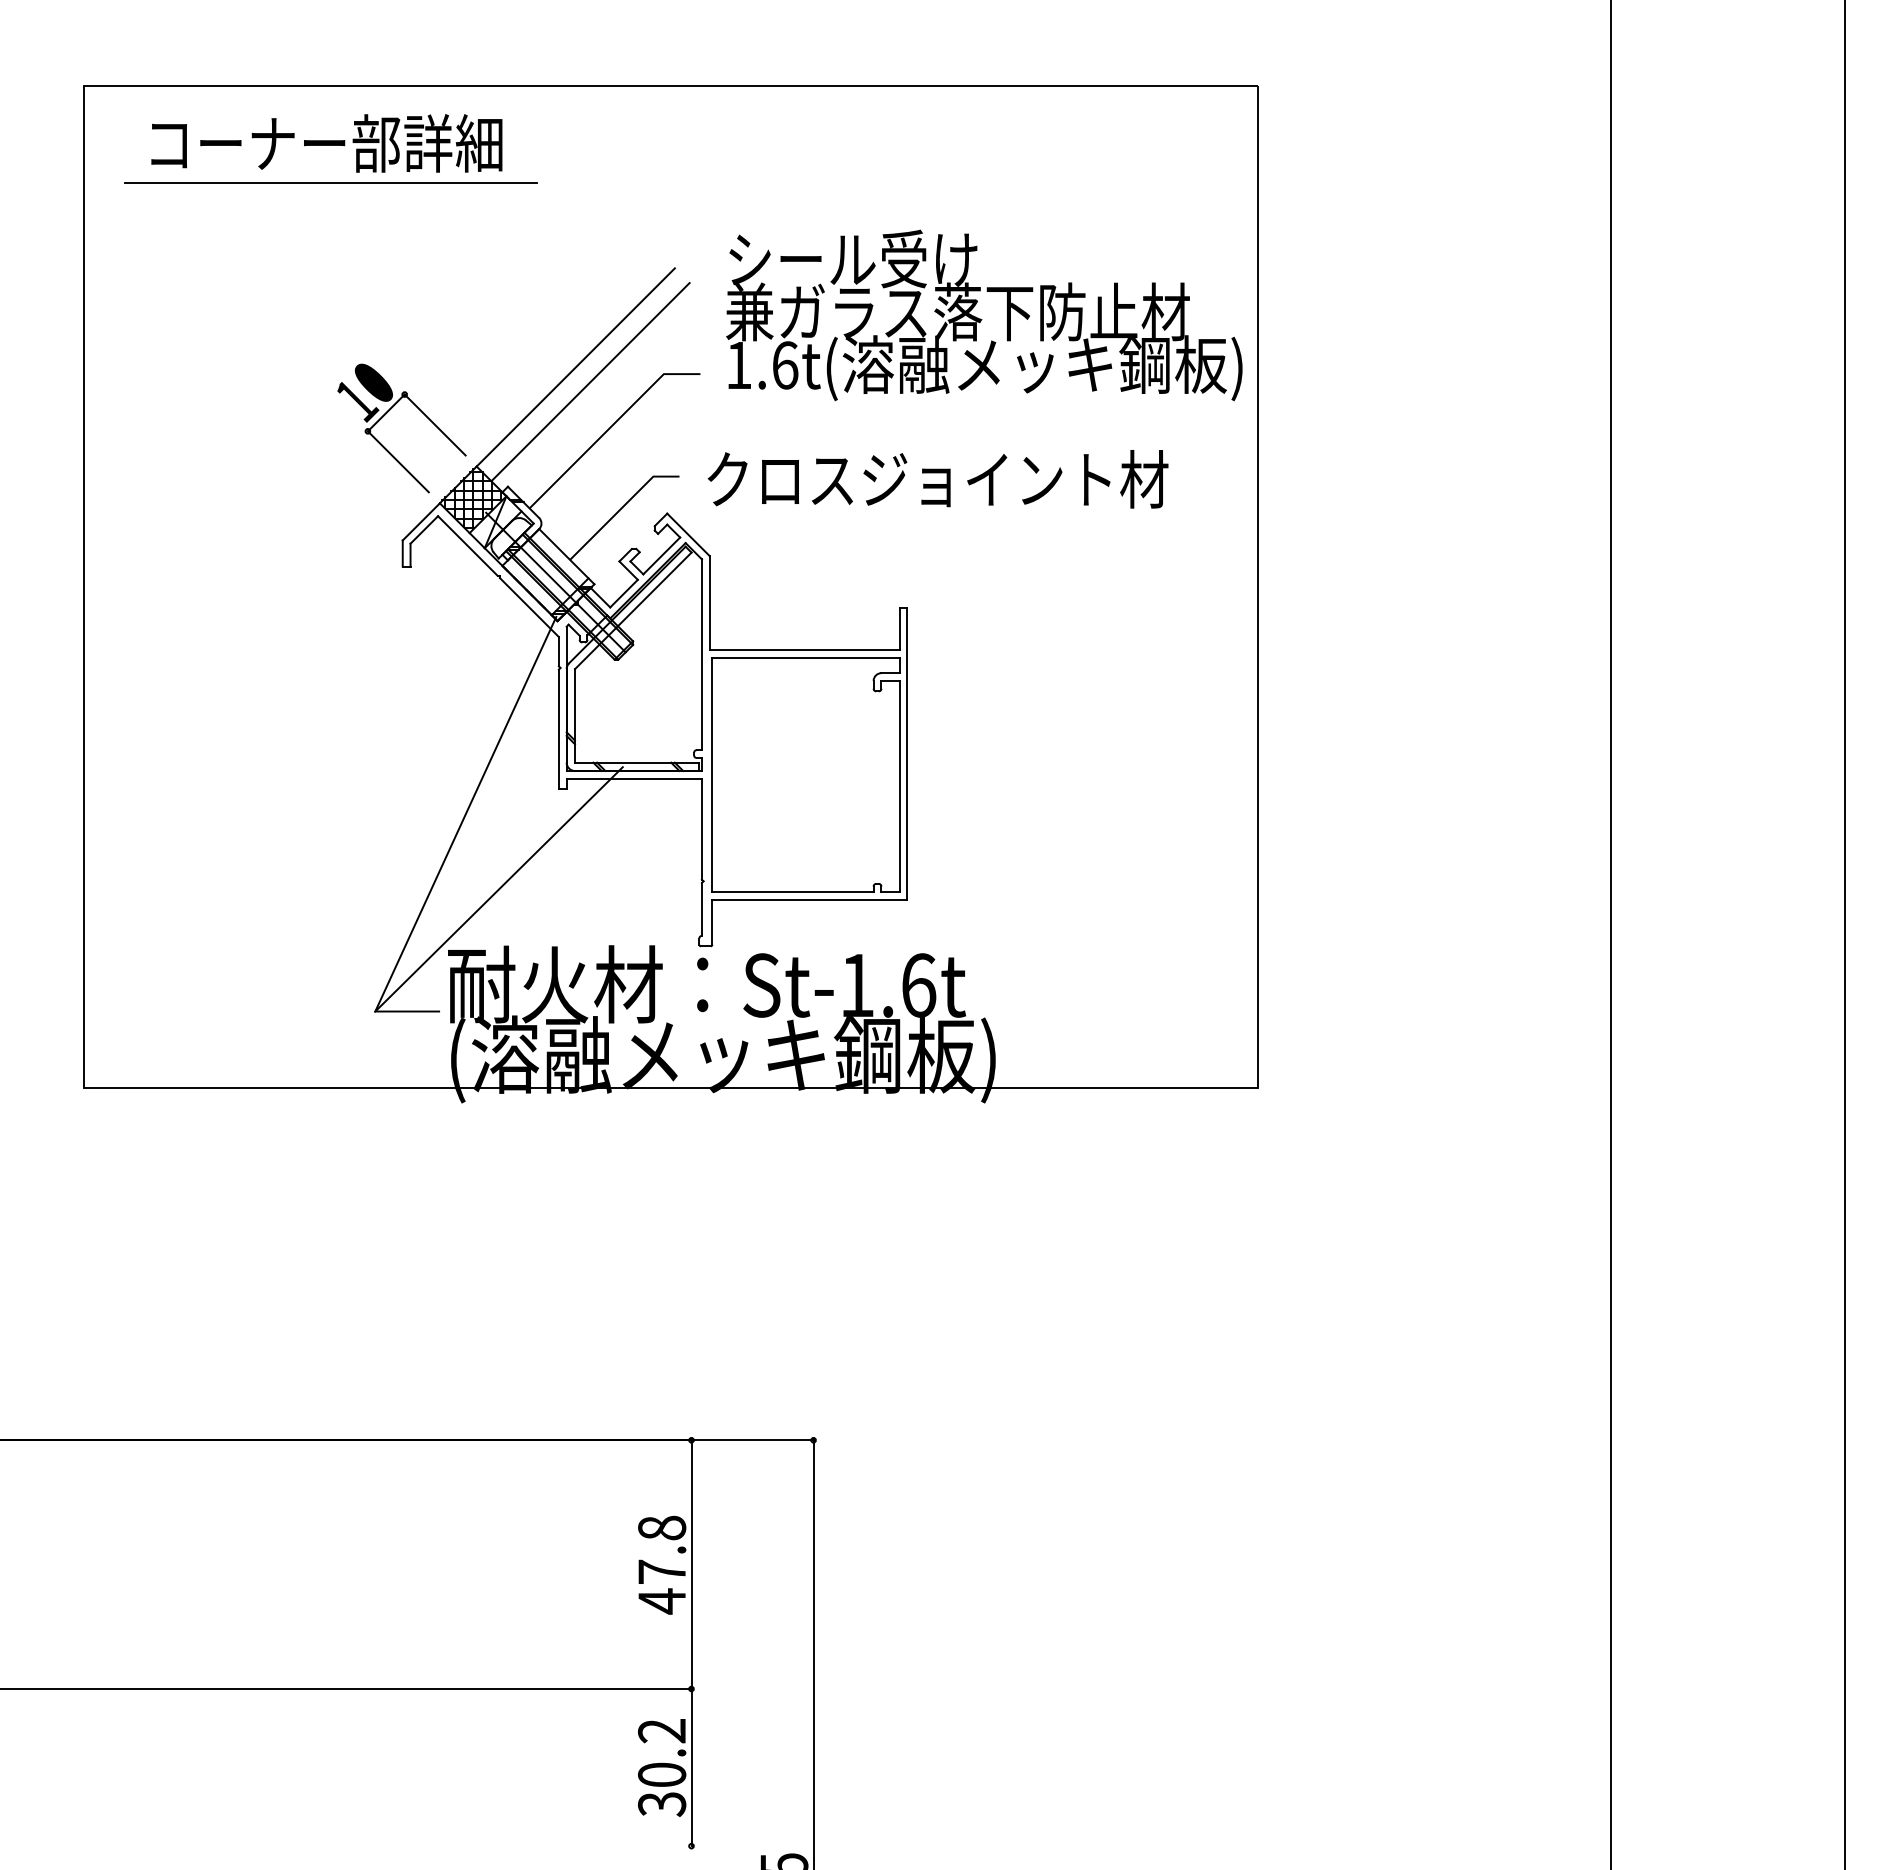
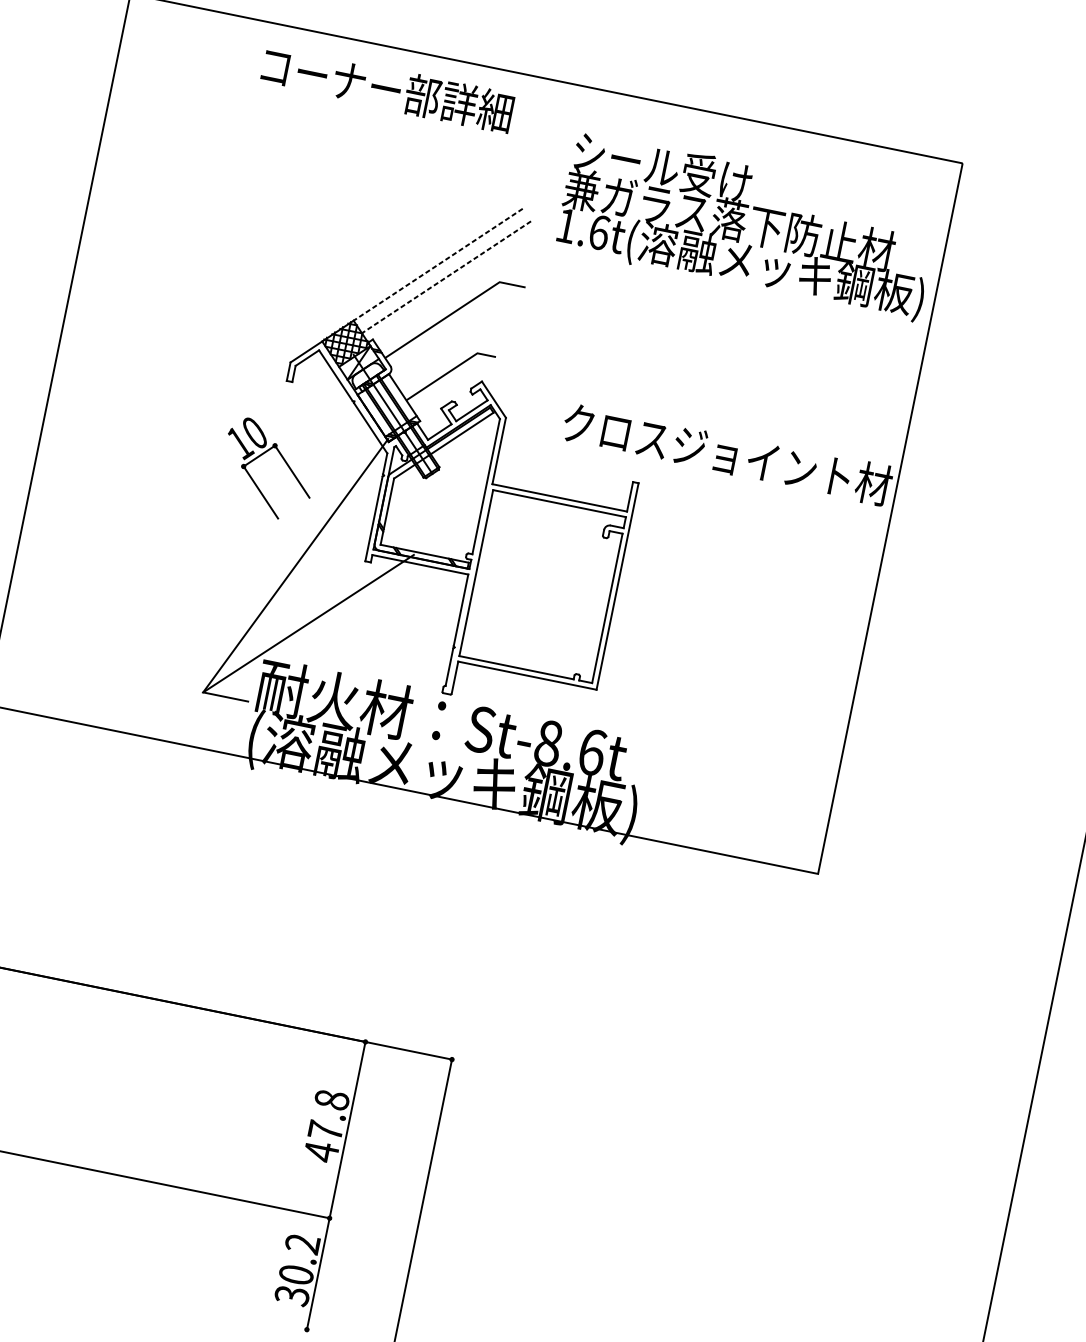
text: (326, 143) -> (387, 89), moved
line: (330, 183) -> (290, 98), removed
text: (984, 315) -> (747, 225), moved
line: (575, 367) -> (437, 264), solid -> dashed
line: (590, 382) -> (446, 277), solid -> dashed
part: (387, 413) -> (260, 456), moved
text: (937, 479) -> (727, 454), moved
text: (857, 985) -> (548, 743), St-1.6t -> St-8.6t

